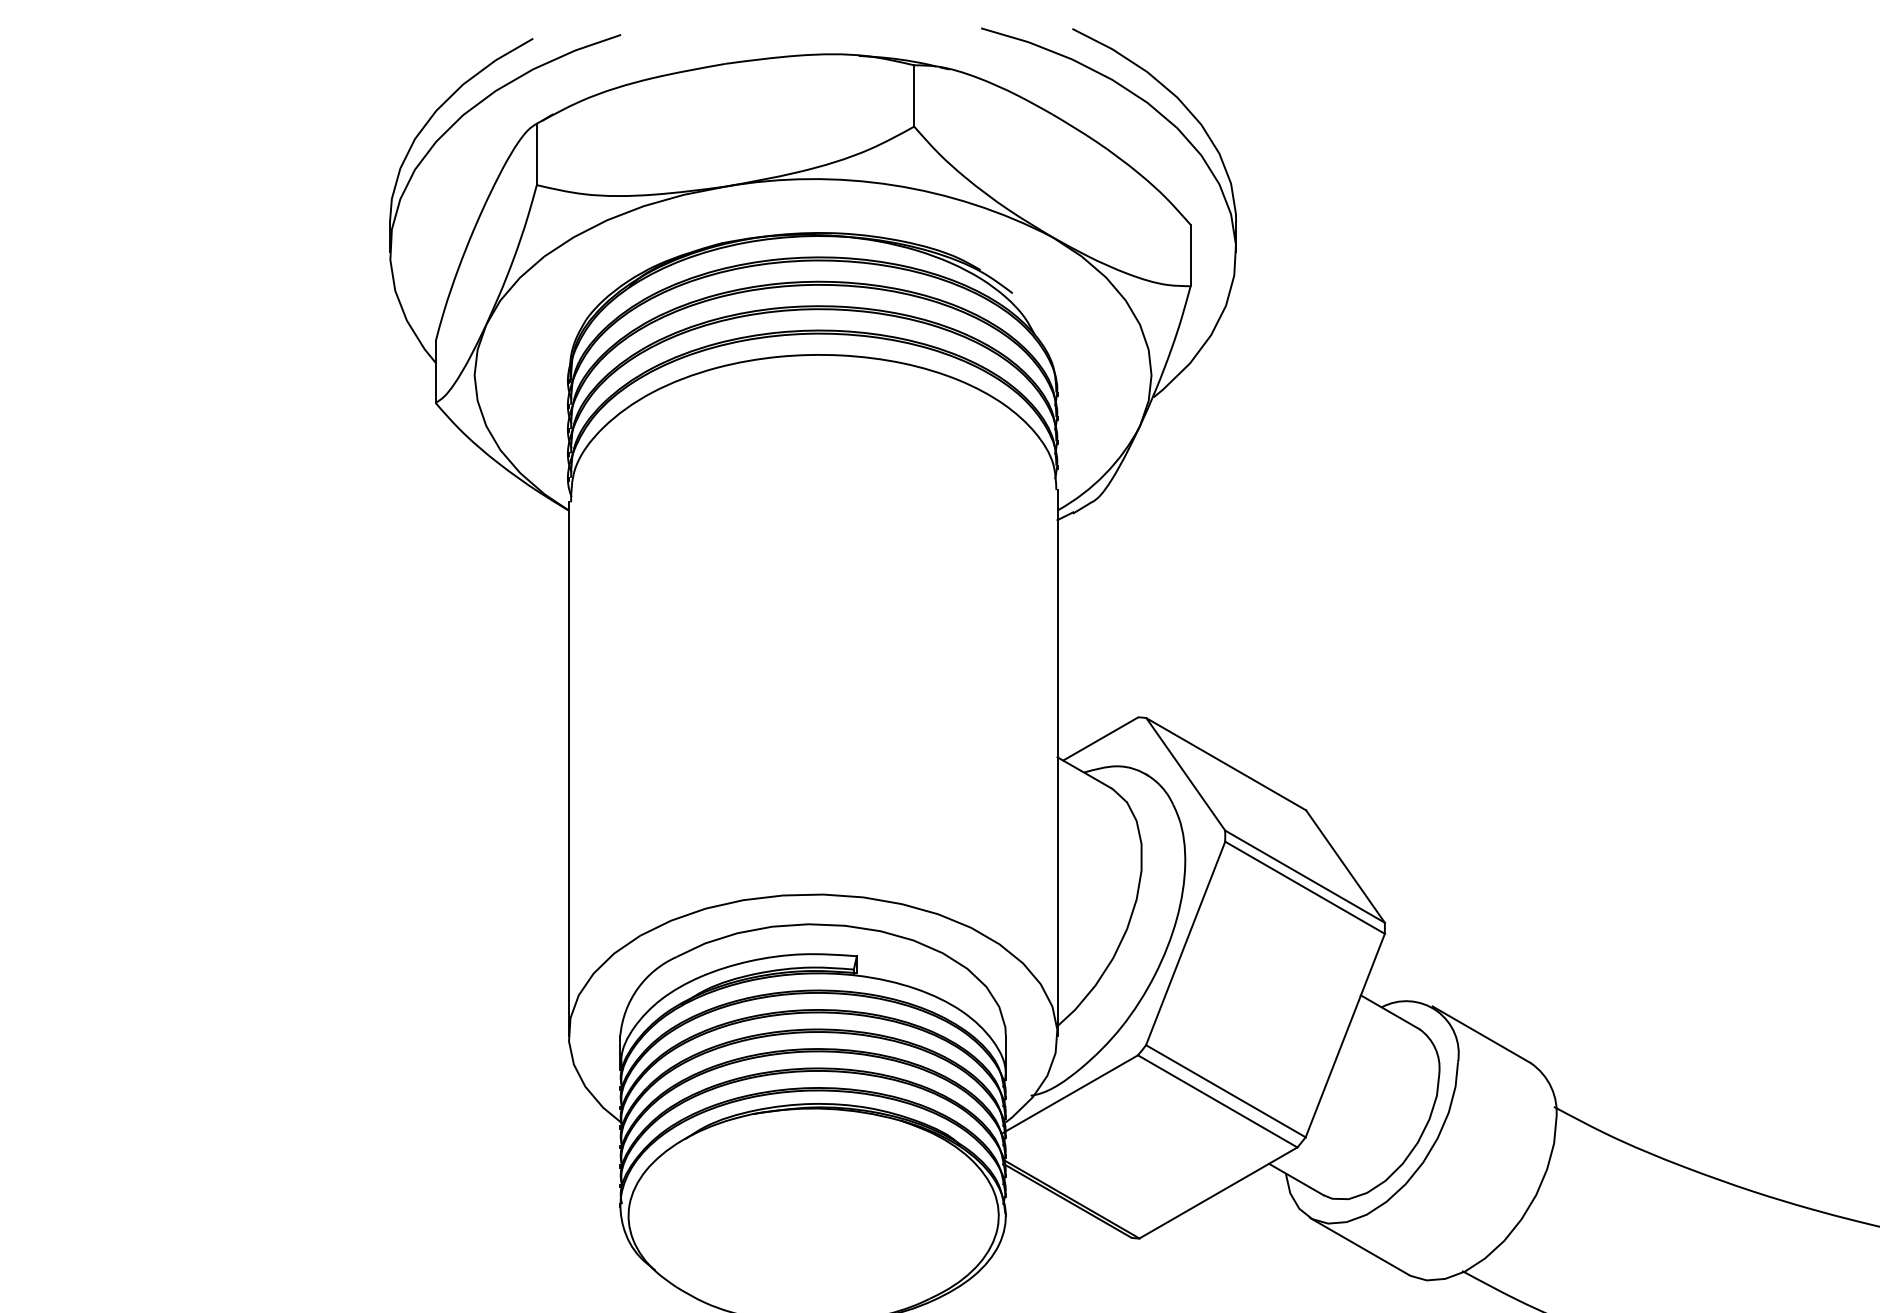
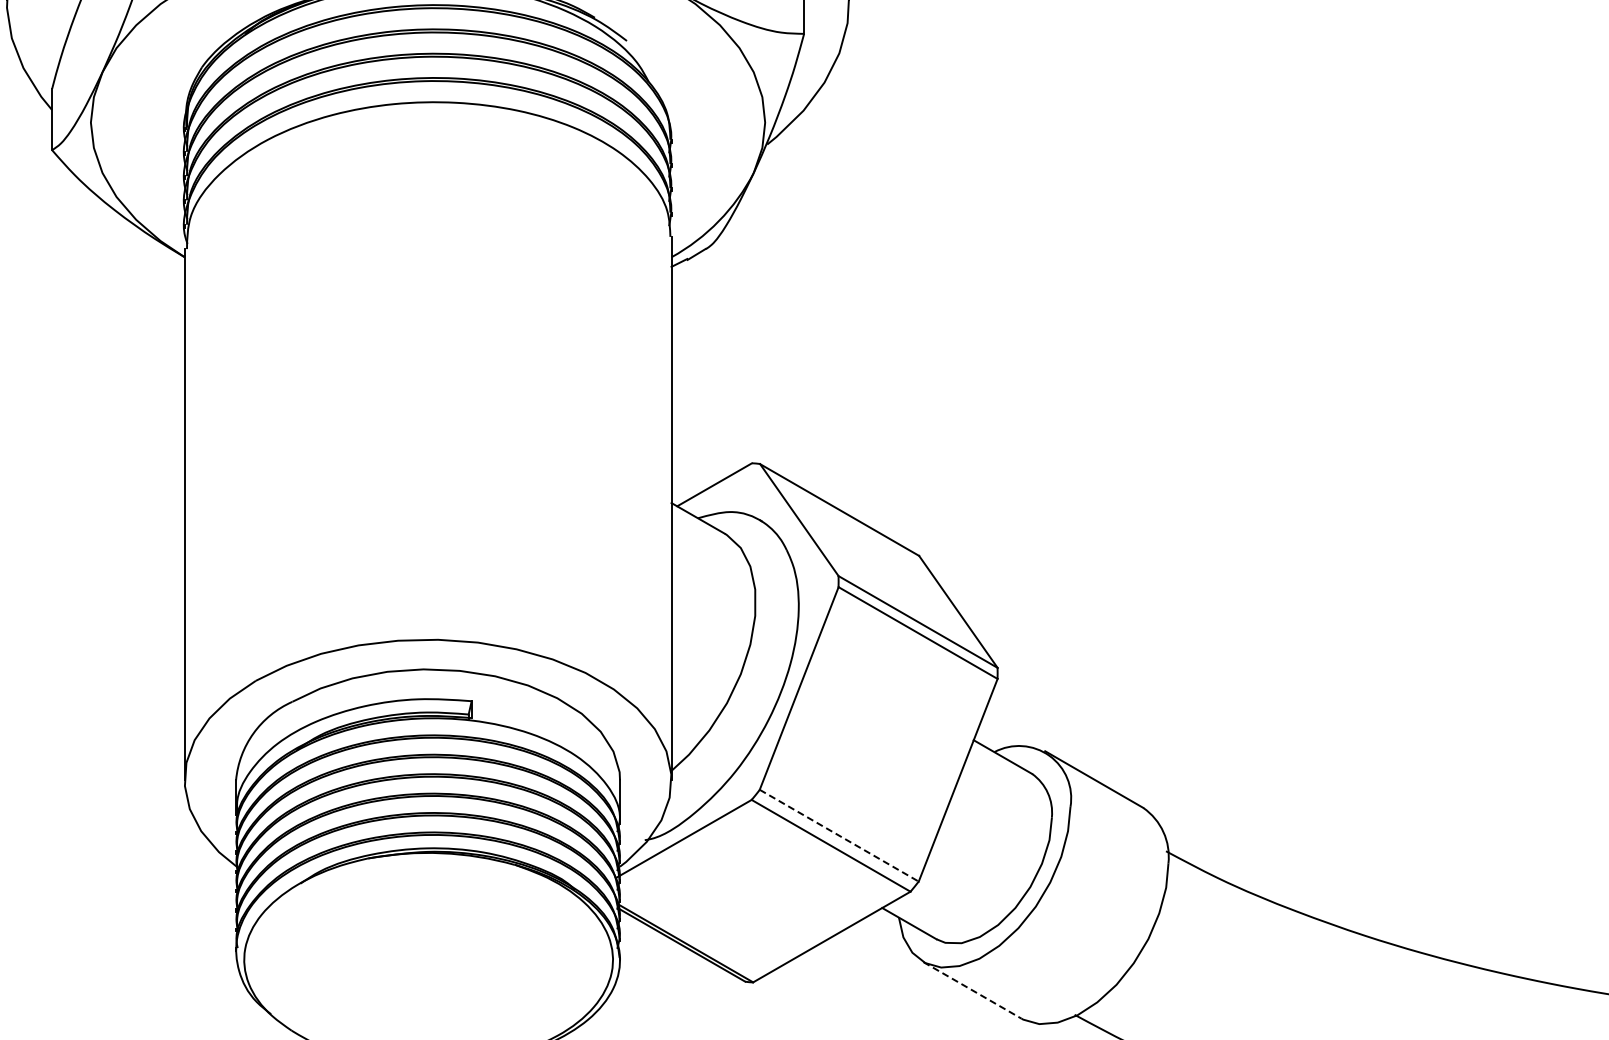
line: (1226, 1091) -> (839, 835), solid -> dashed
line: (1359, 1246) -> (972, 990), solid -> dashed

